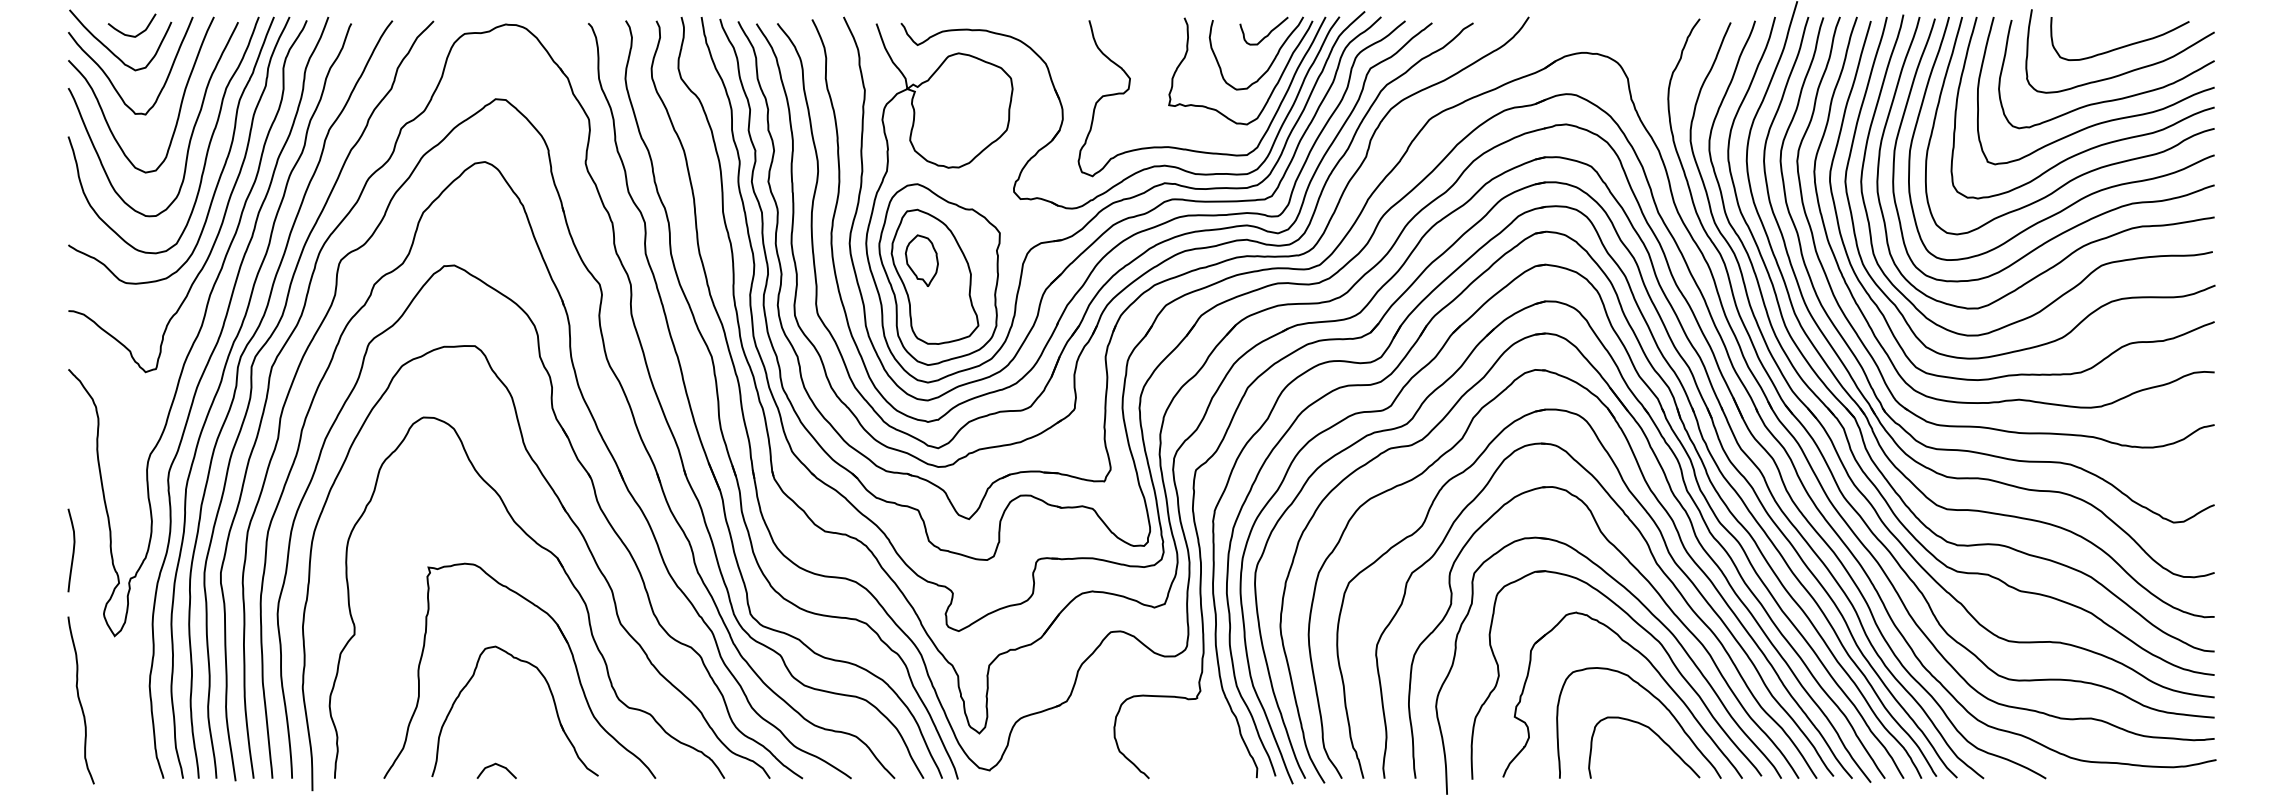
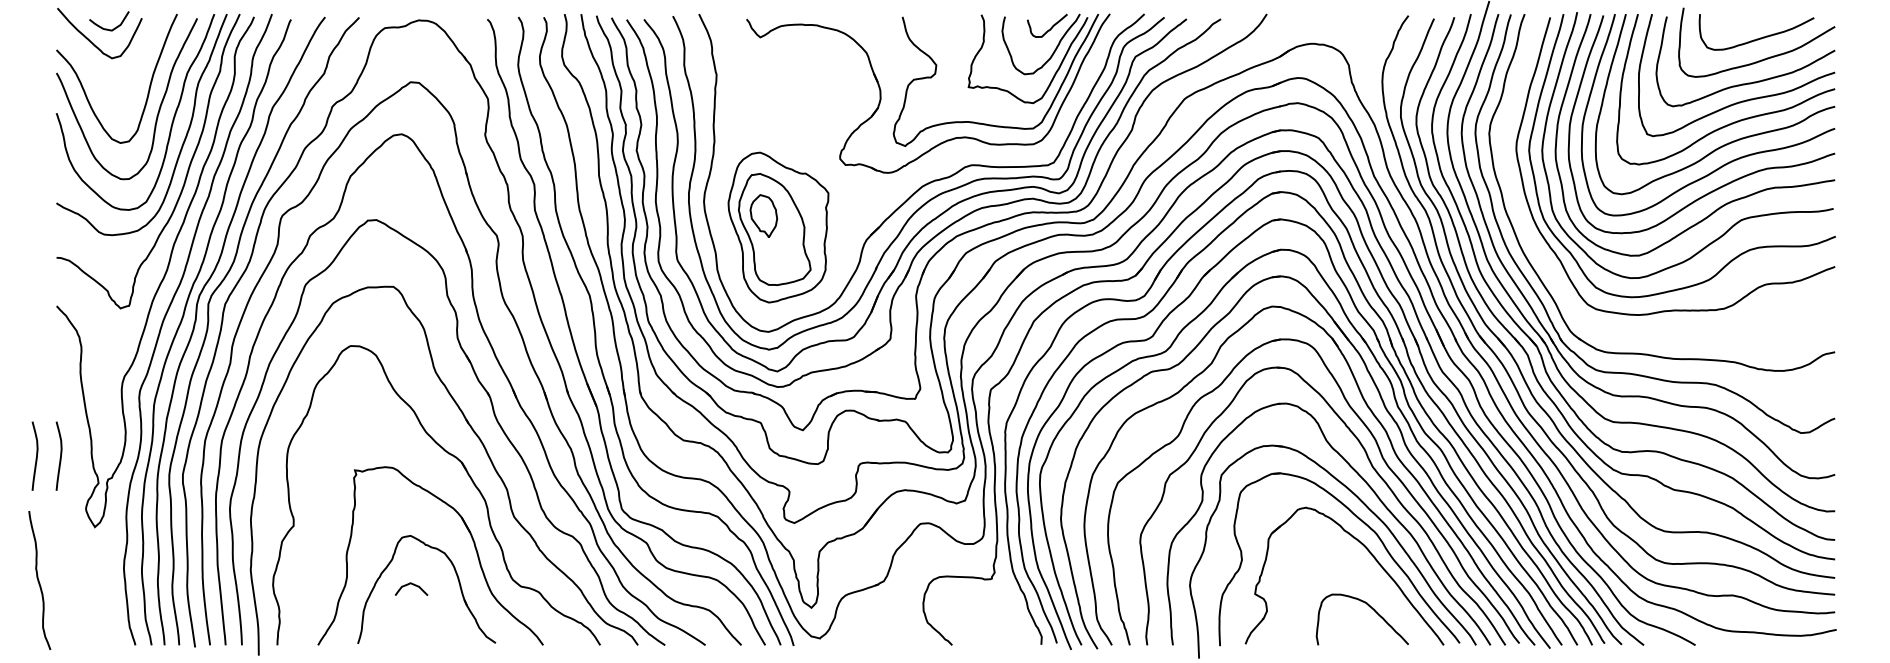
curve: (109, 77) -> (90, 64), removed
part: (1115, 197) -> (924, 163), removed
curve: (1852, 293) -> (1535, 243), removed
part: (42, 550) -> (35, 456), added
curve: (80, 700) -> (39, 580), moved
curve: (1658, 701) -> (1374, 581), removed
curve: (496, 765) -> (411, 584), moved

